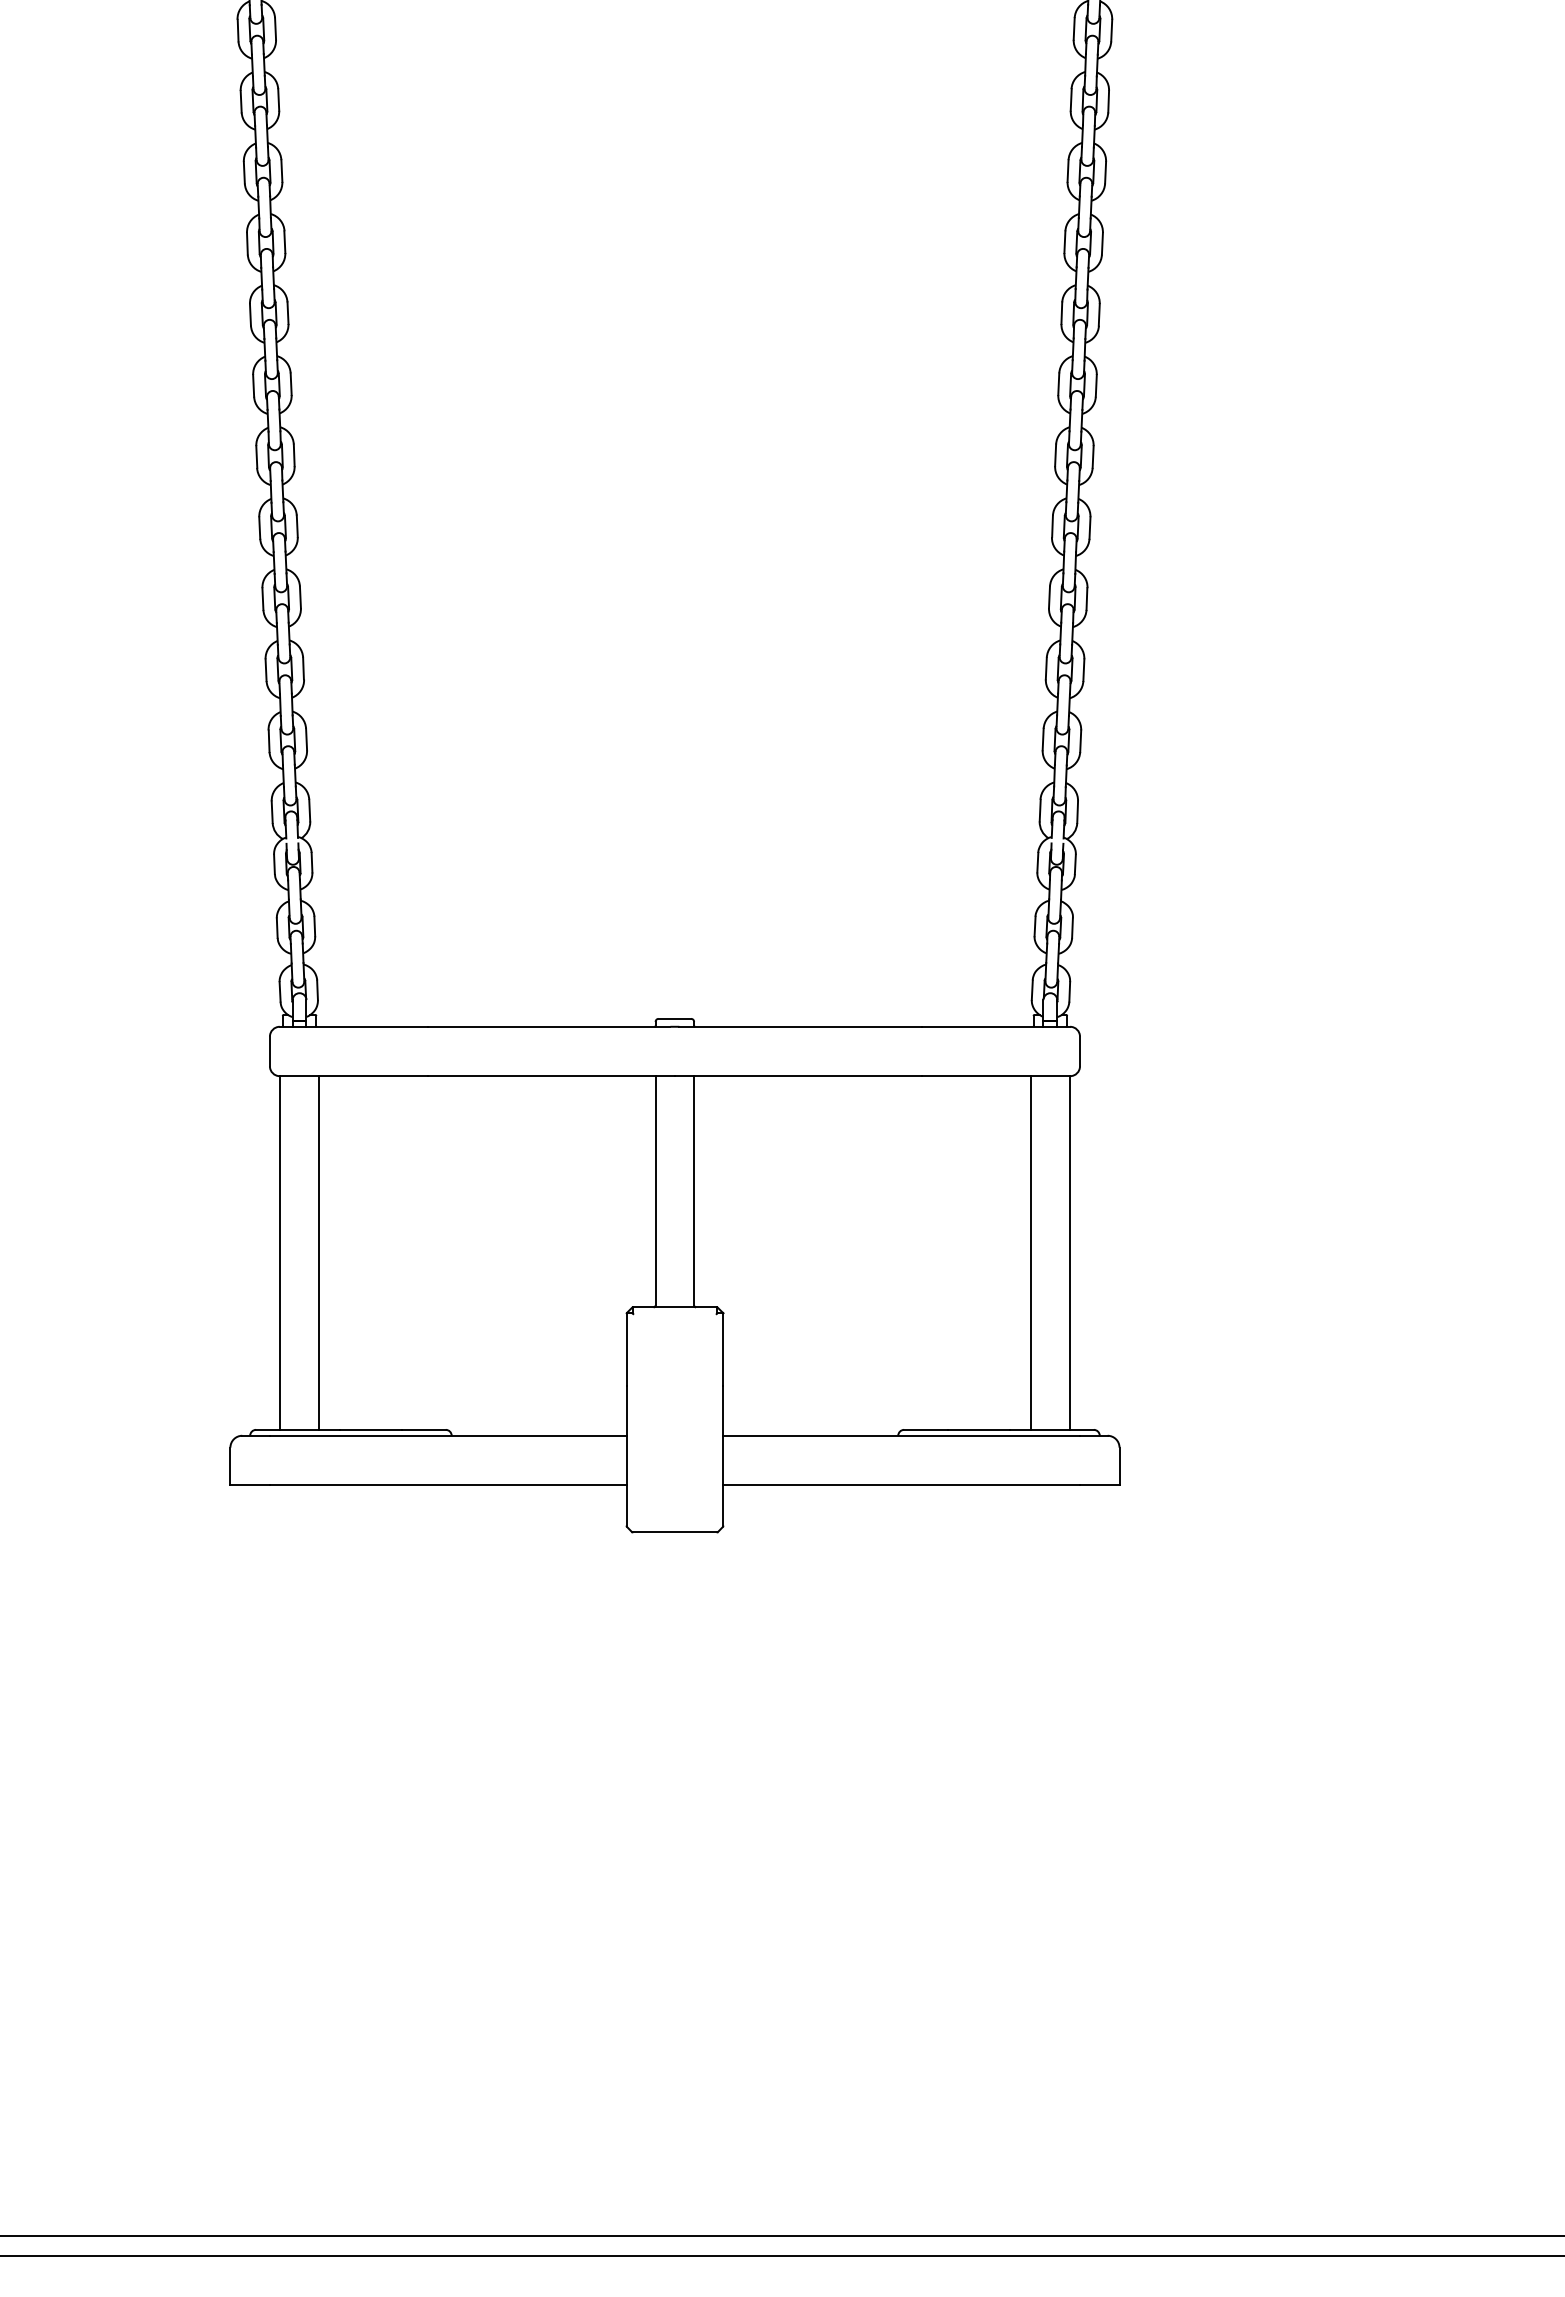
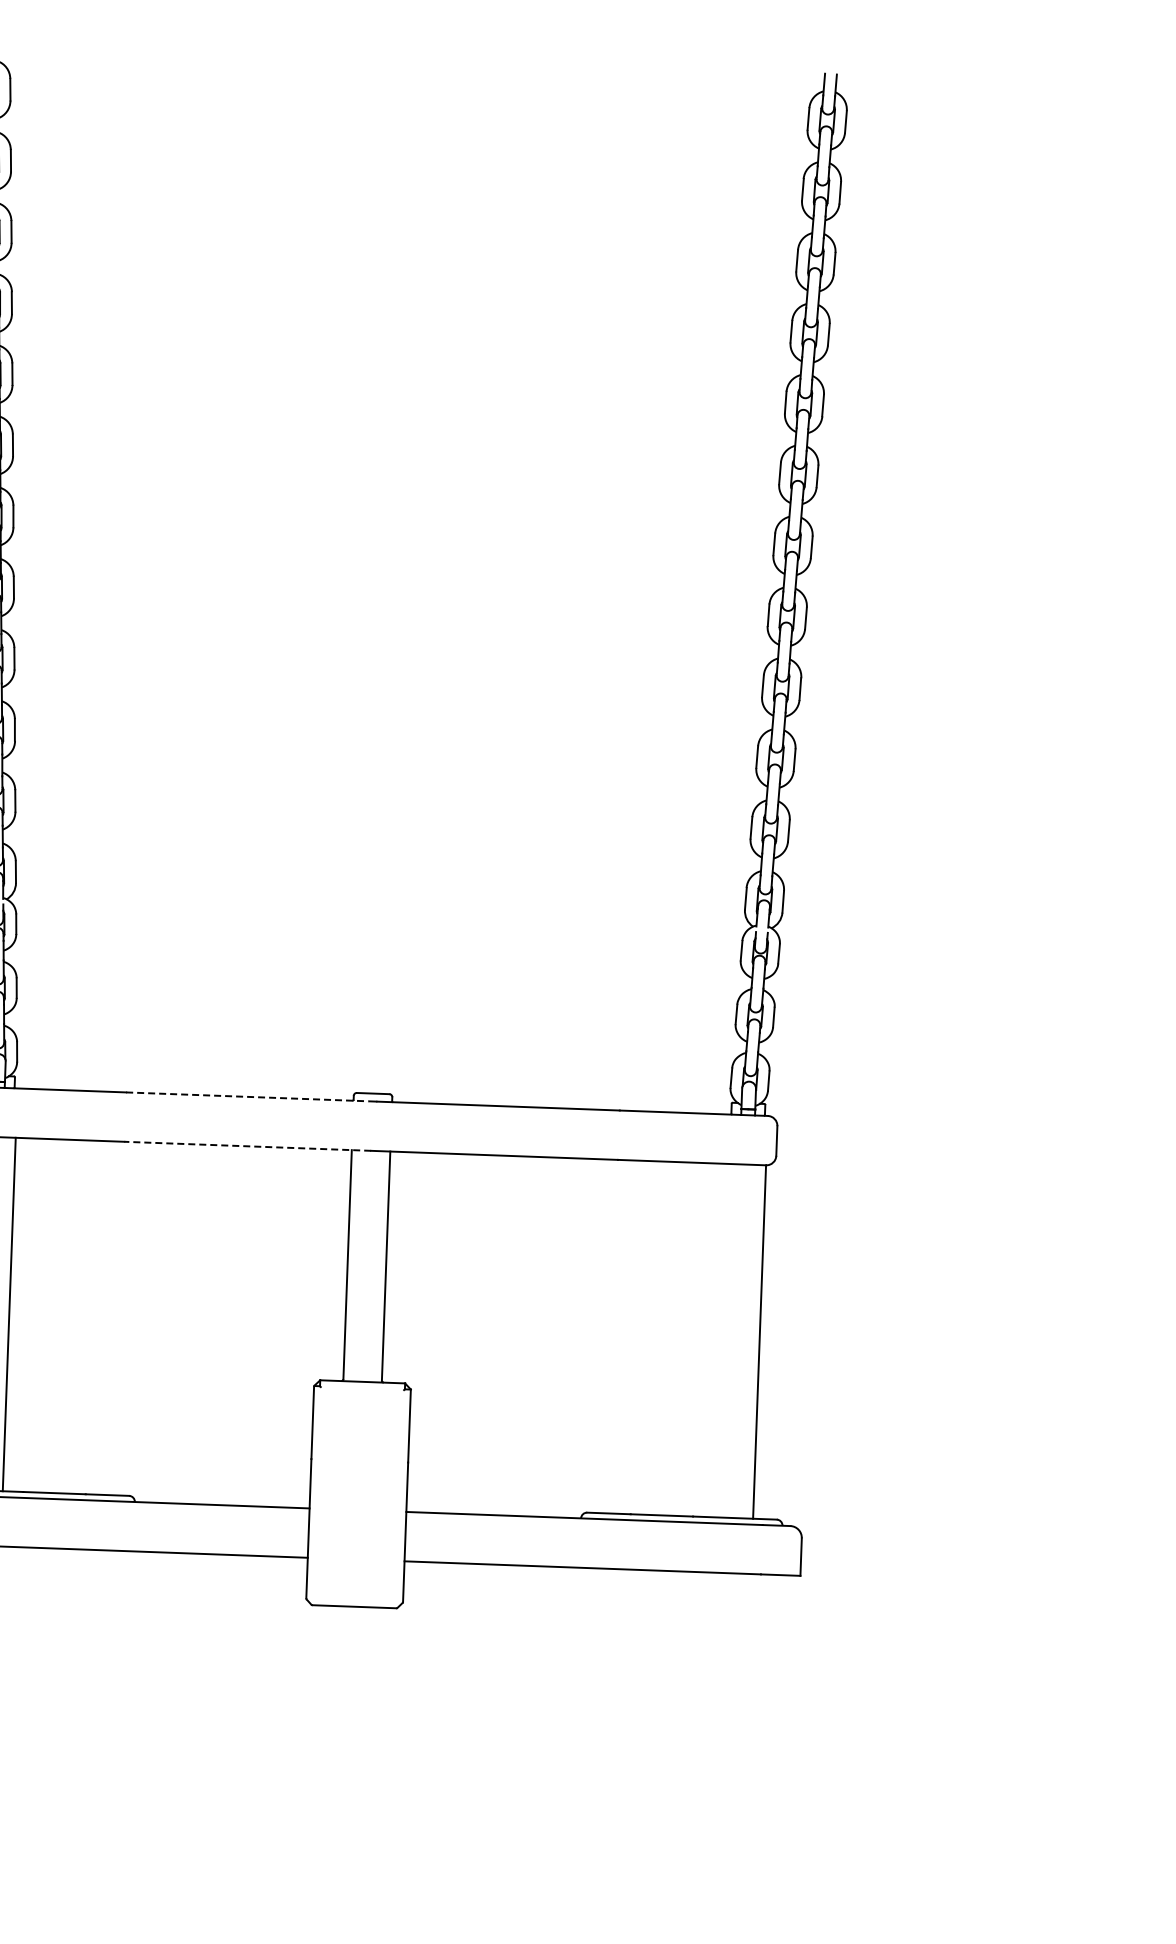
line: (549, 1026) -> (247, 1096), solid -> dashed
line: (550, 1076) -> (246, 1146), solid -> dashed
line: (1030, 1252) -> (719, 1340), removed

